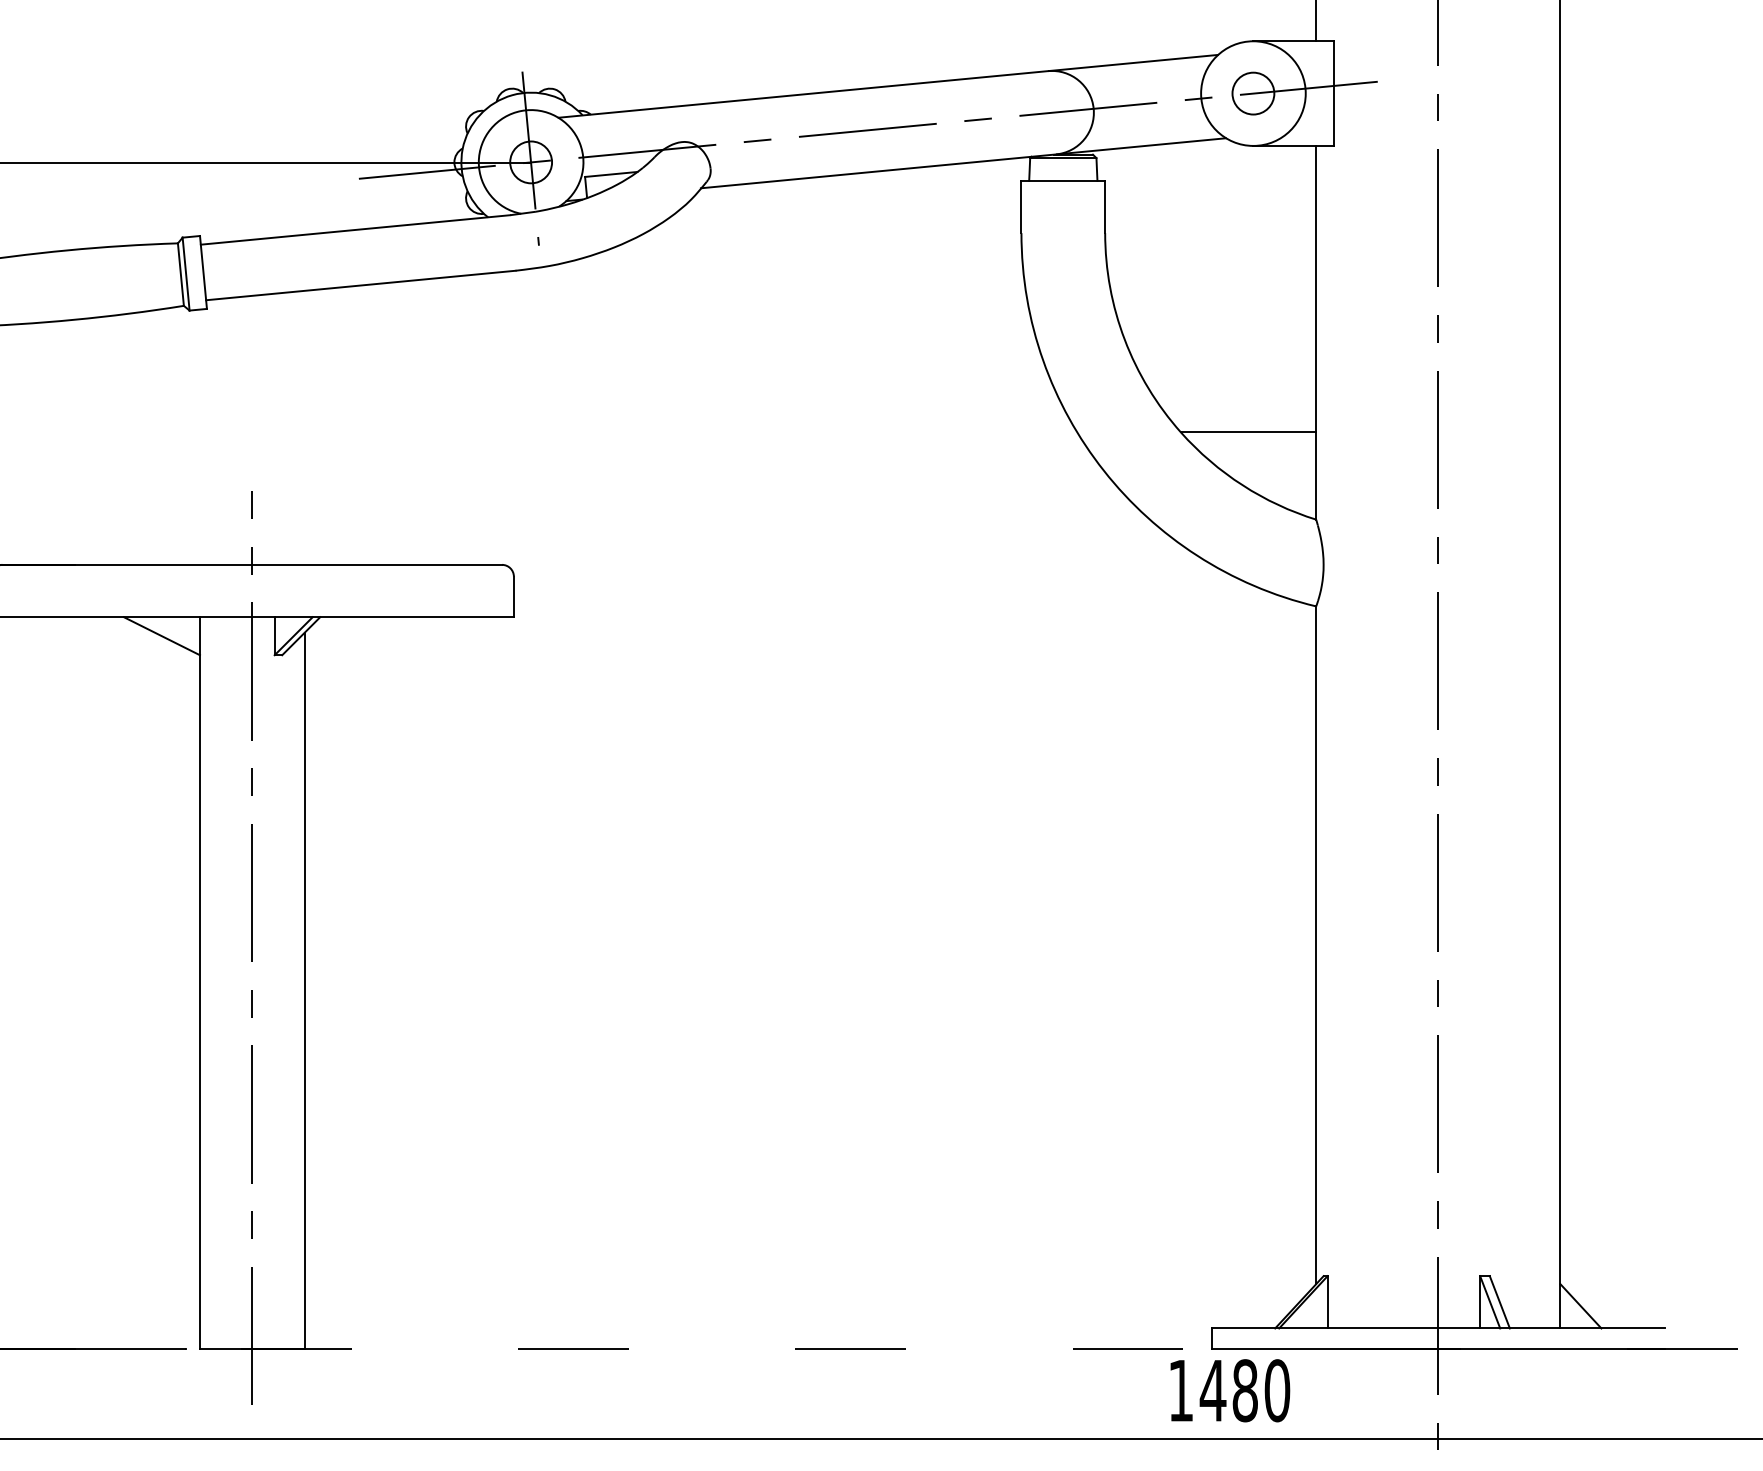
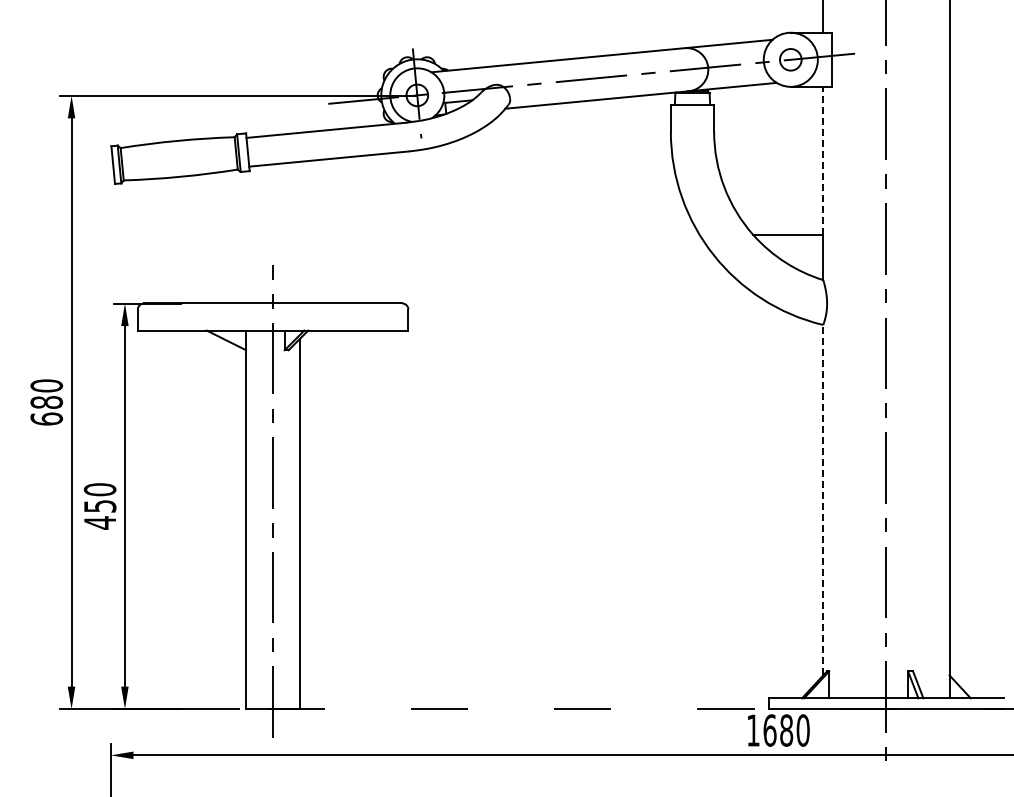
line: (1316, 288) -> (823, 160), solid -> dashed
line: (1316, 943) -> (823, 499), solid -> dashed
text: (1212, 1390) -> (769, 730), 1480 -> 1680

